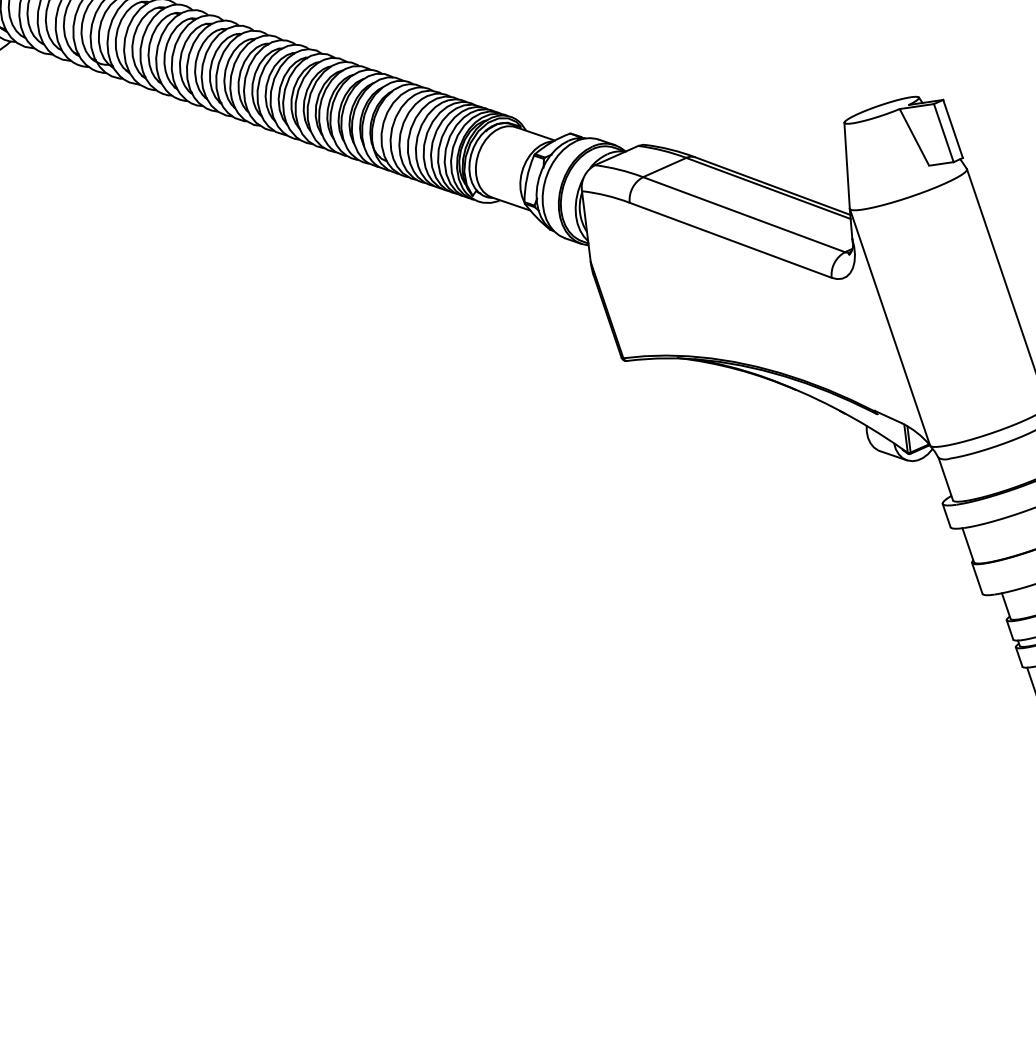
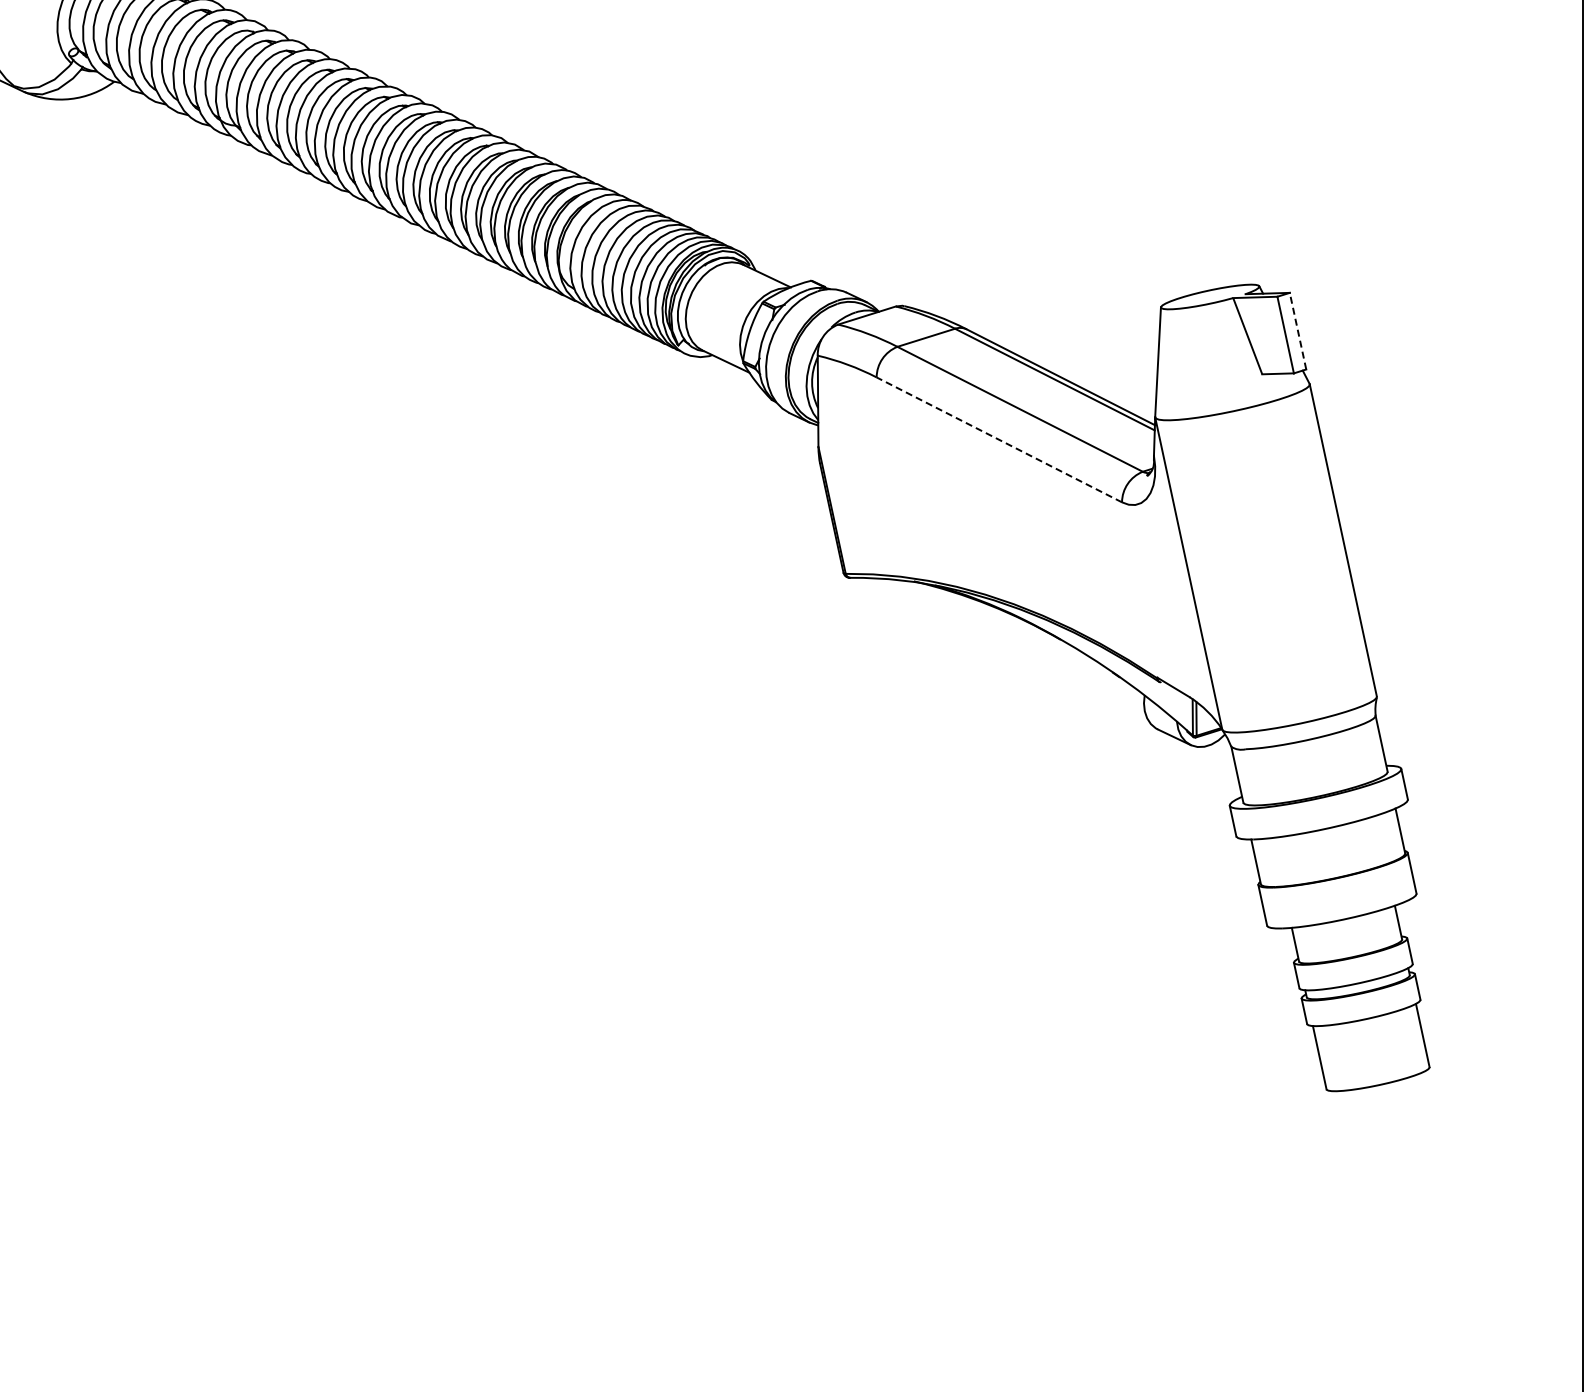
line: (952, 128) -> (1297, 330), solid -> dashed
line: (730, 240) -> (999, 439), solid -> dashed

